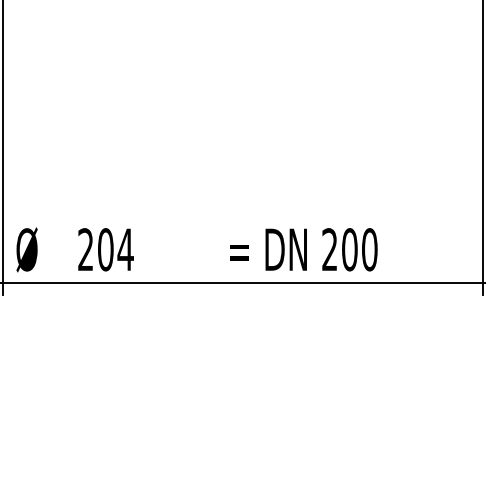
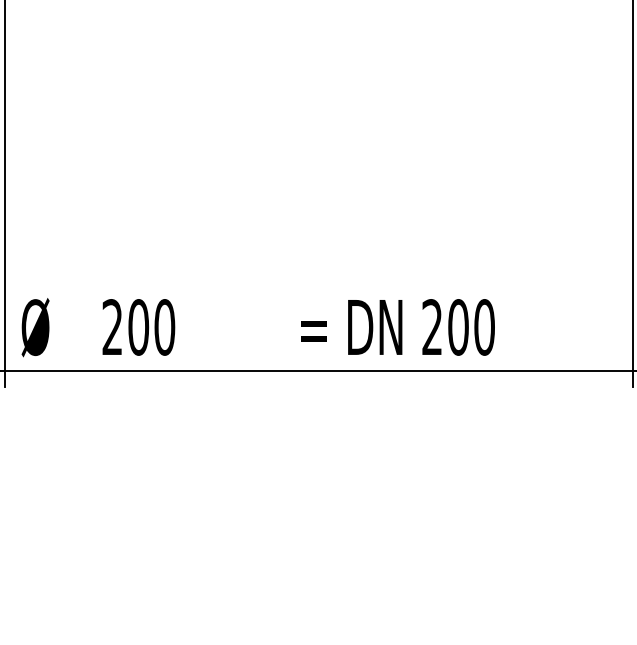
text: (125, 249) -> (164, 327), 204 -> 200

